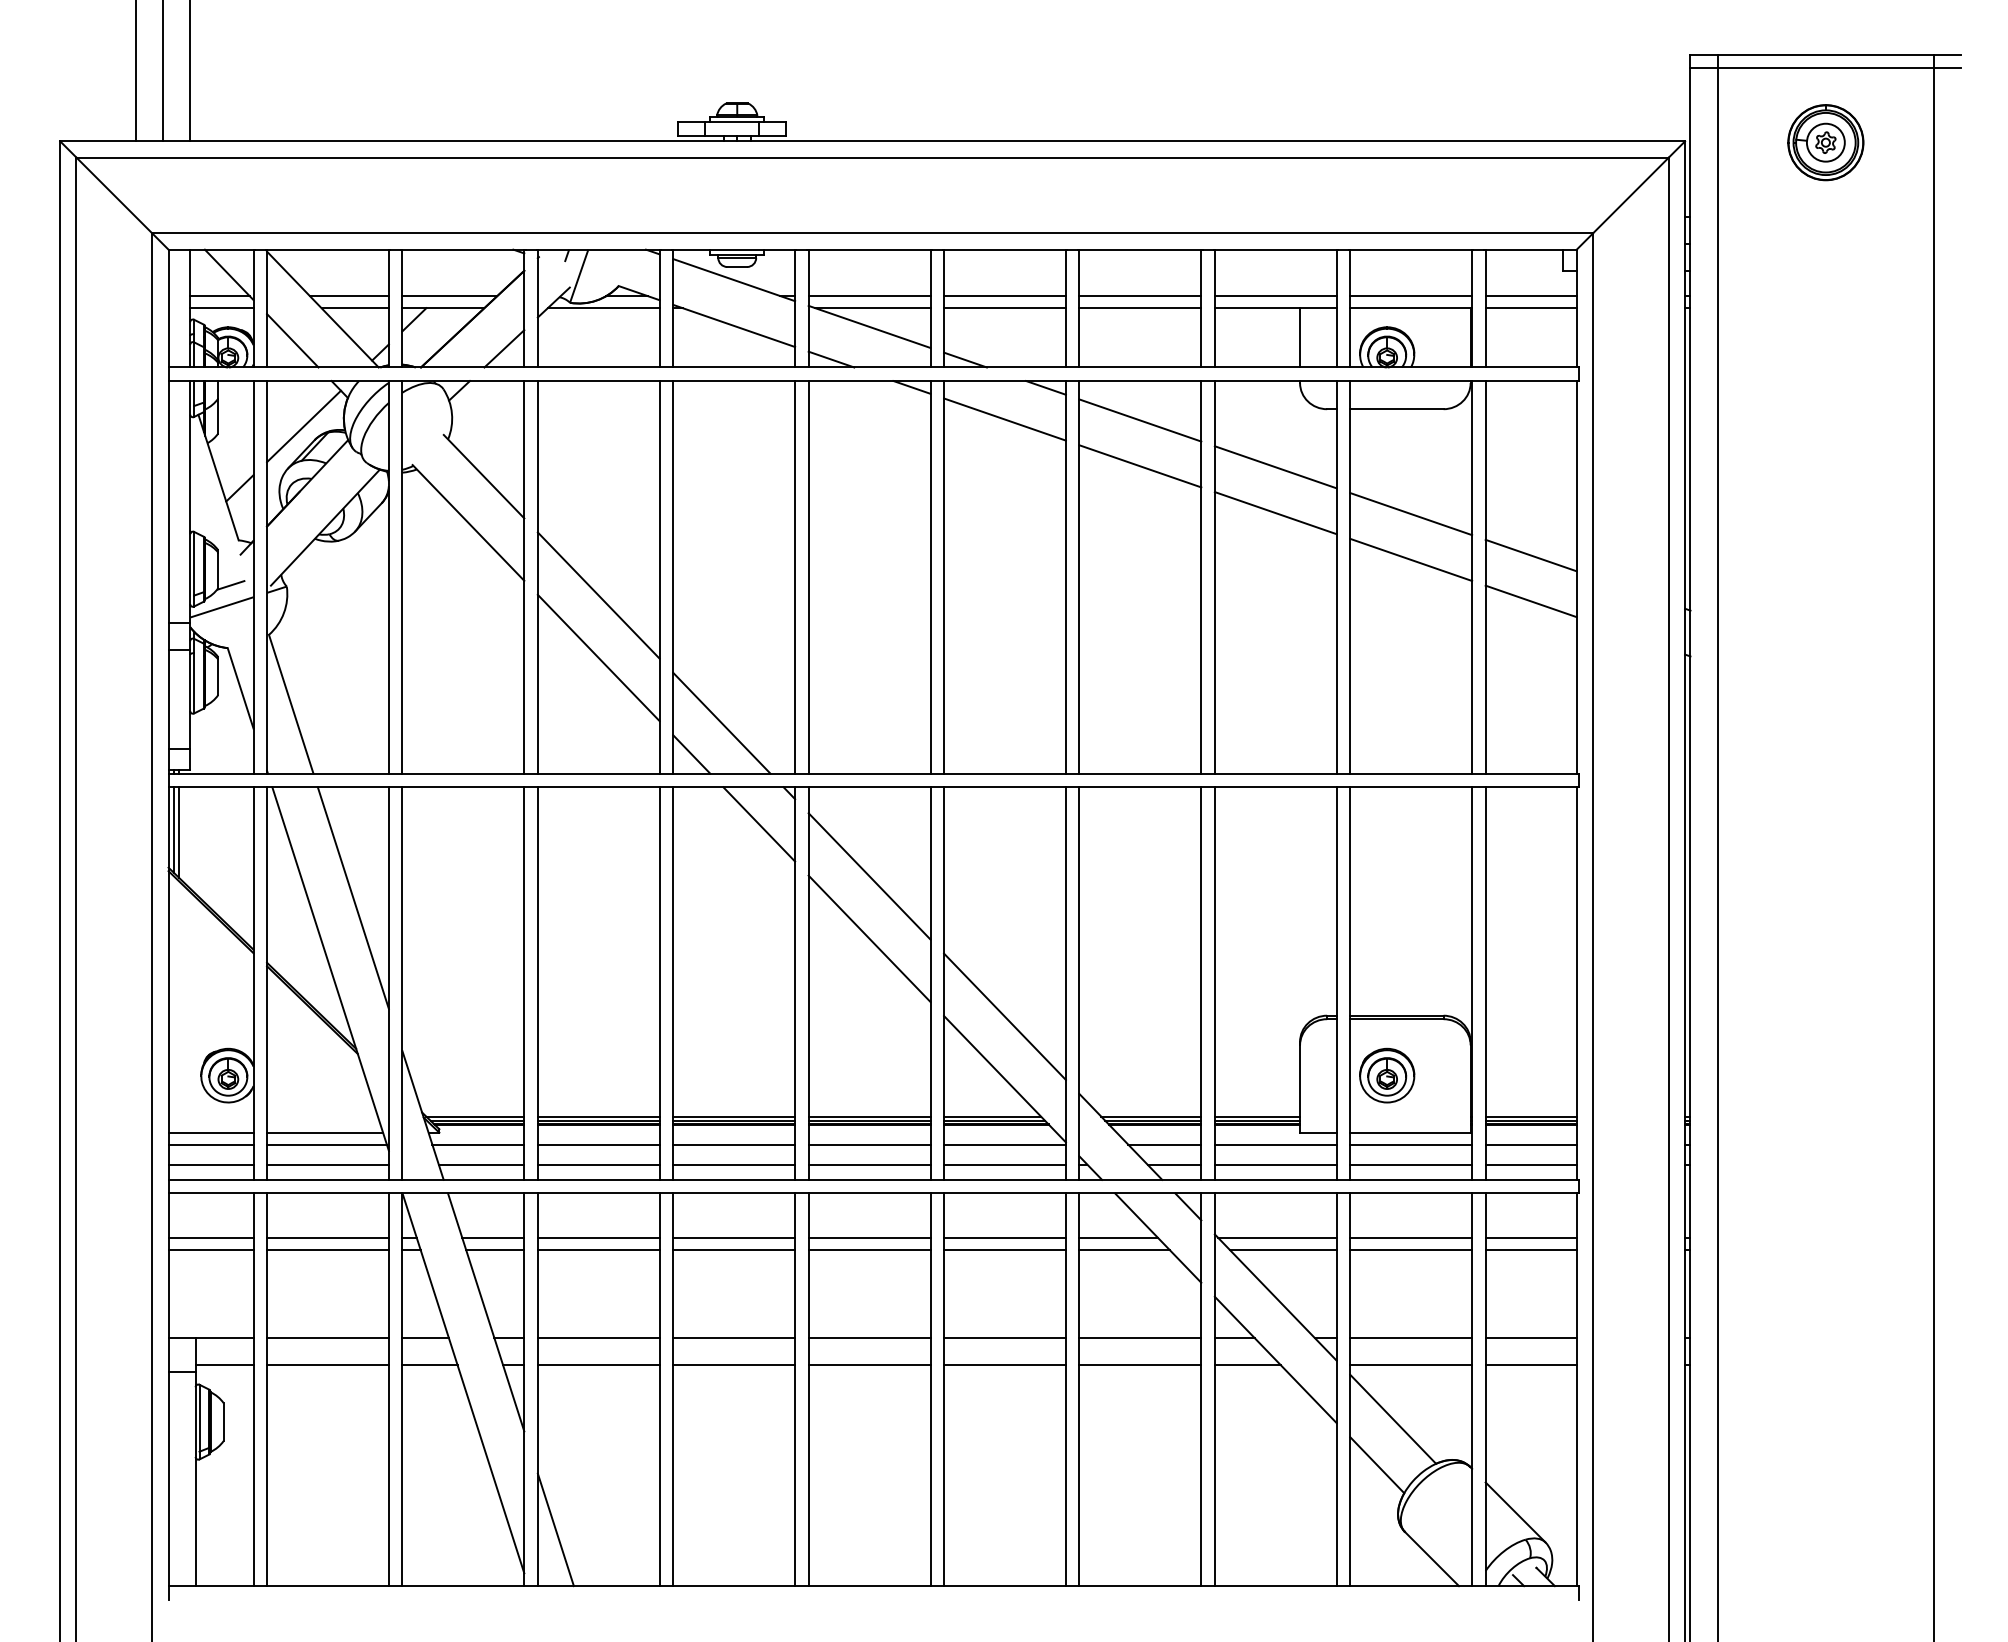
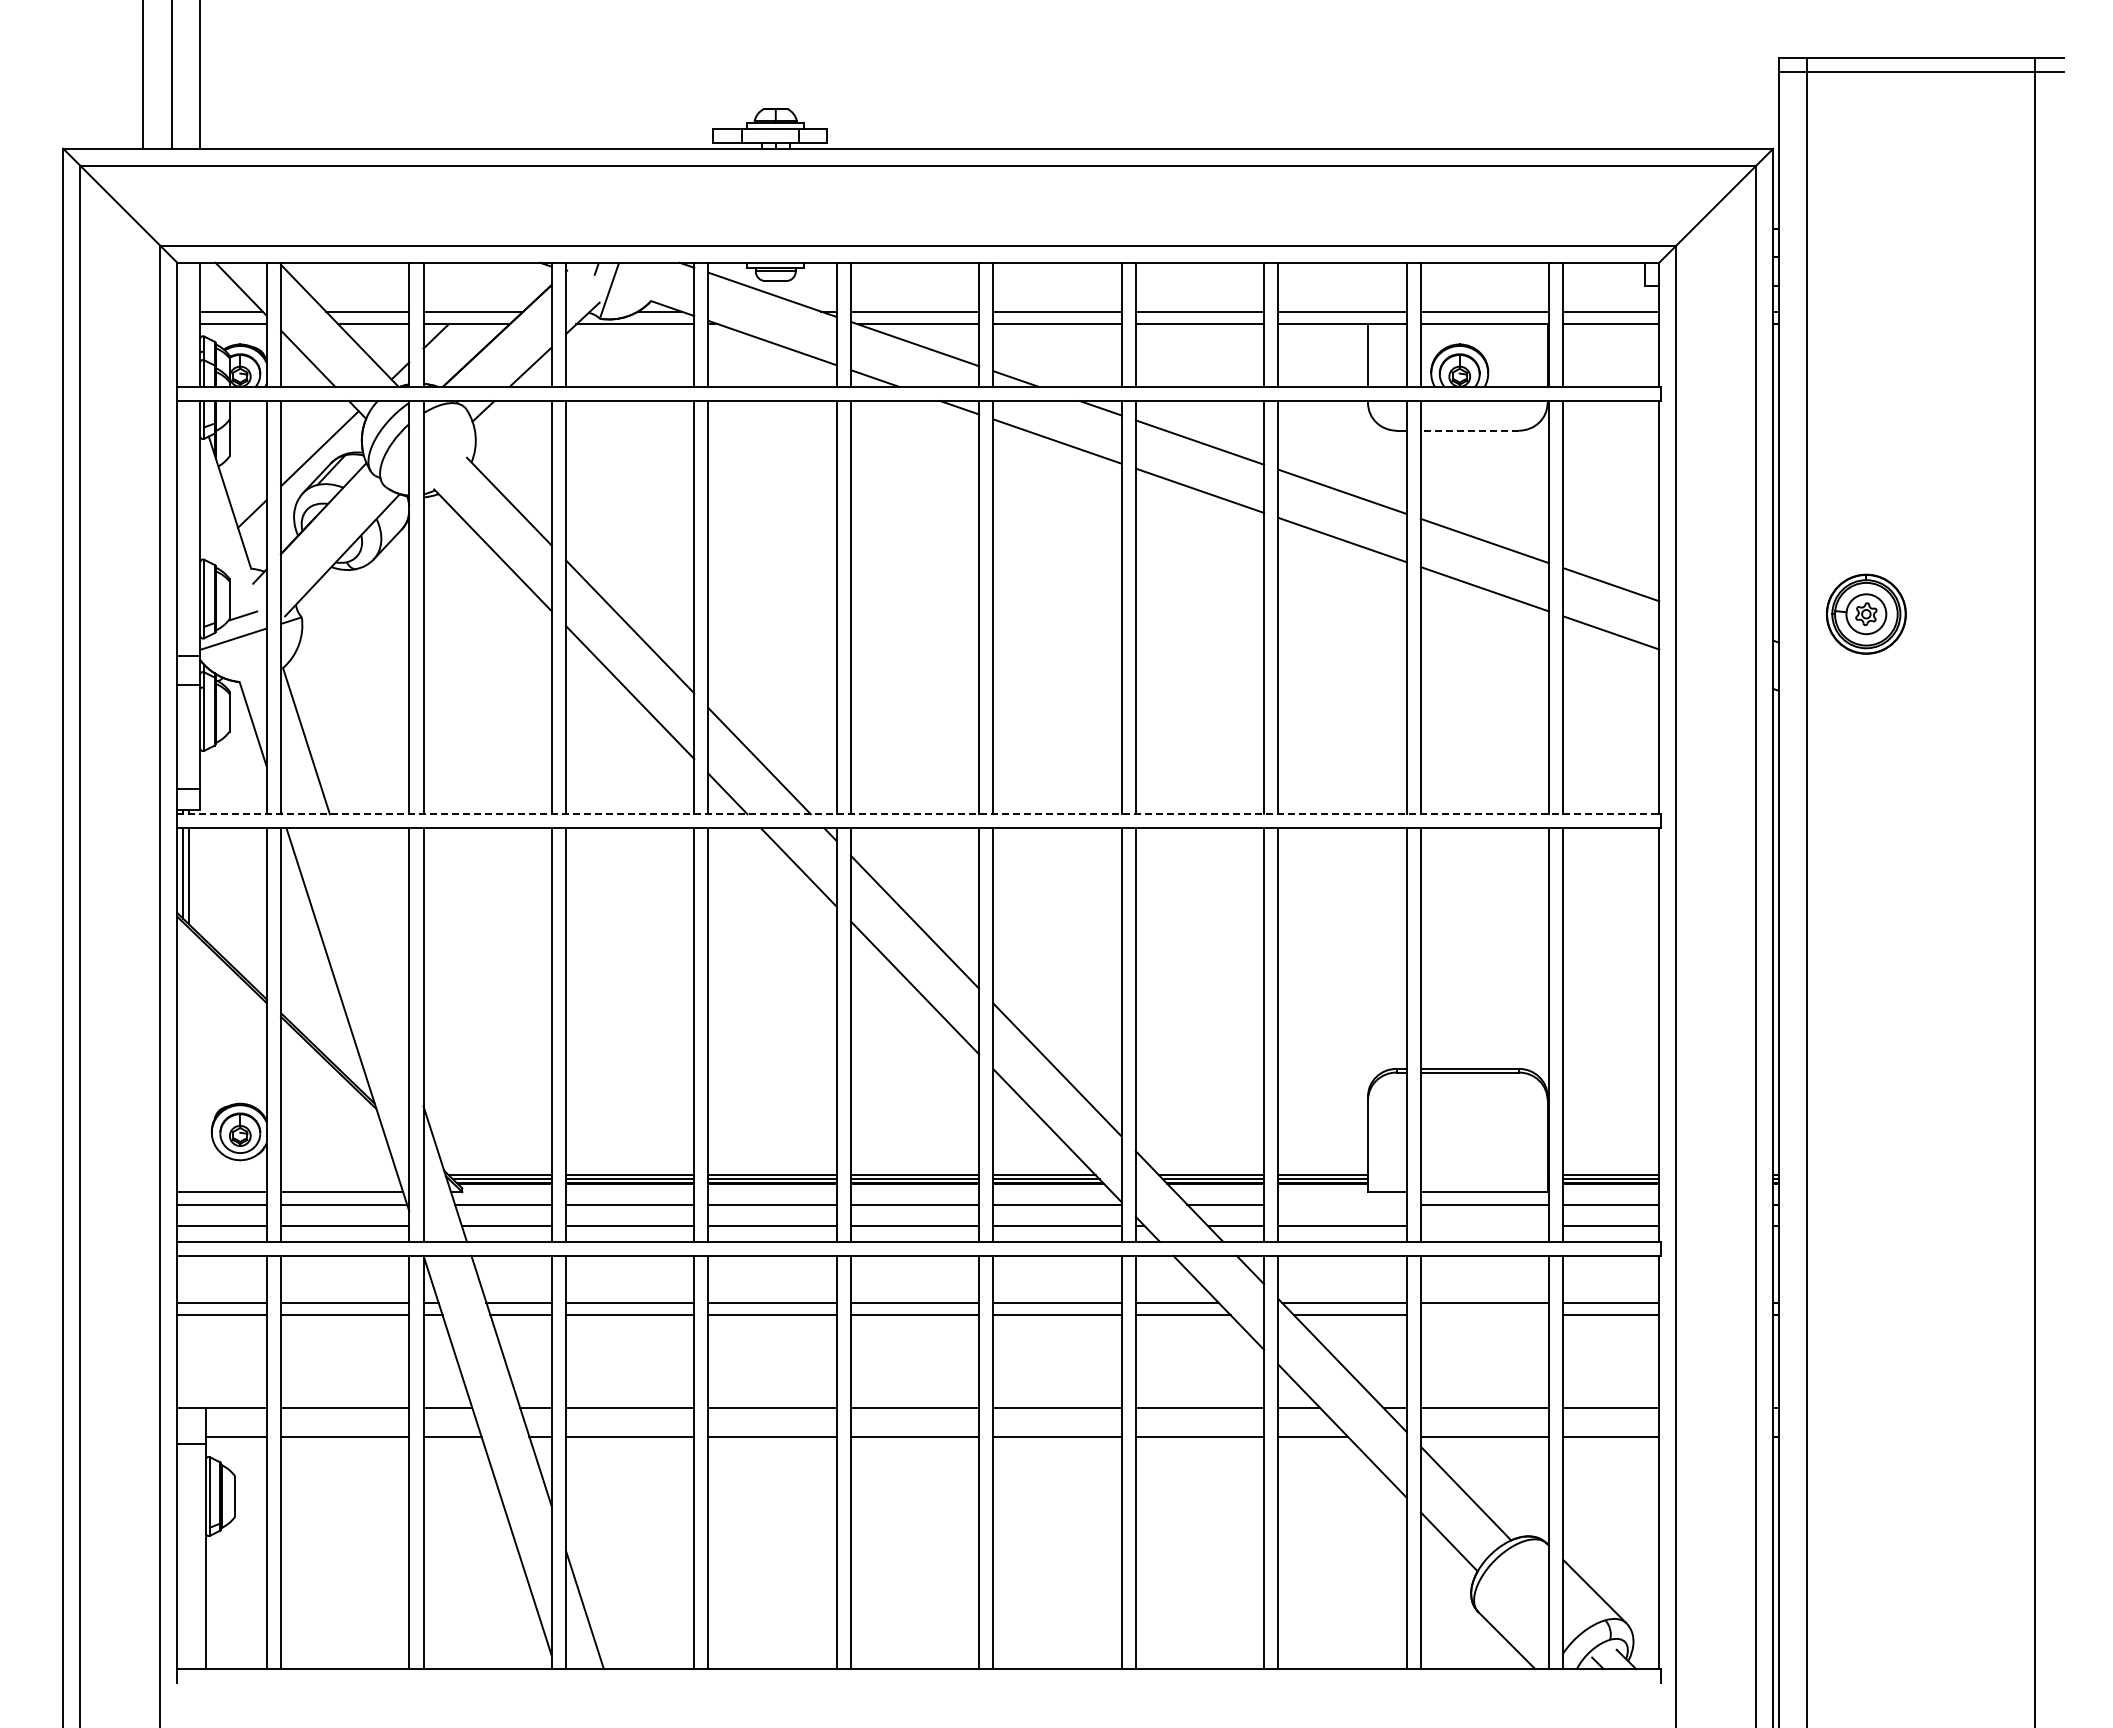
part: (1825, 142) -> (1865, 613), moved
line: (1396, 409) -> (1469, 430), solid -> dashed
line: (873, 773) -> (919, 814), solid -> dashed
line: (353, 897) -> (371, 944), removed
part: (1386, 1075) -> (1459, 1131), removed
line: (1275, 1144) -> (1342, 1204), removed
line: (1410, 1164) -> (1484, 1225), removed
line: (1410, 1250) -> (1484, 1315), removed

